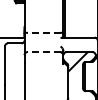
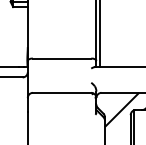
line: (44, 32) -> (62, 58), dashed -> solid
line: (44, 52) -> (62, 93), dashed -> solid

